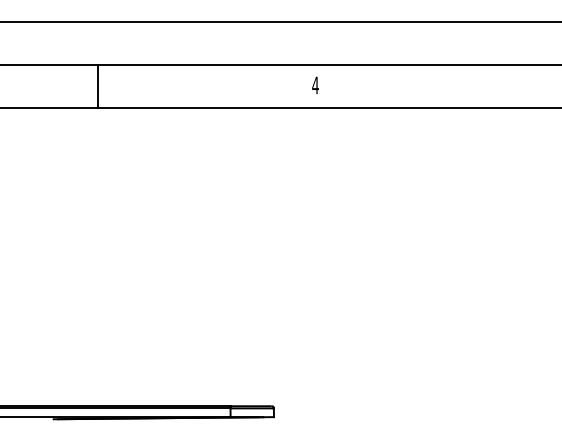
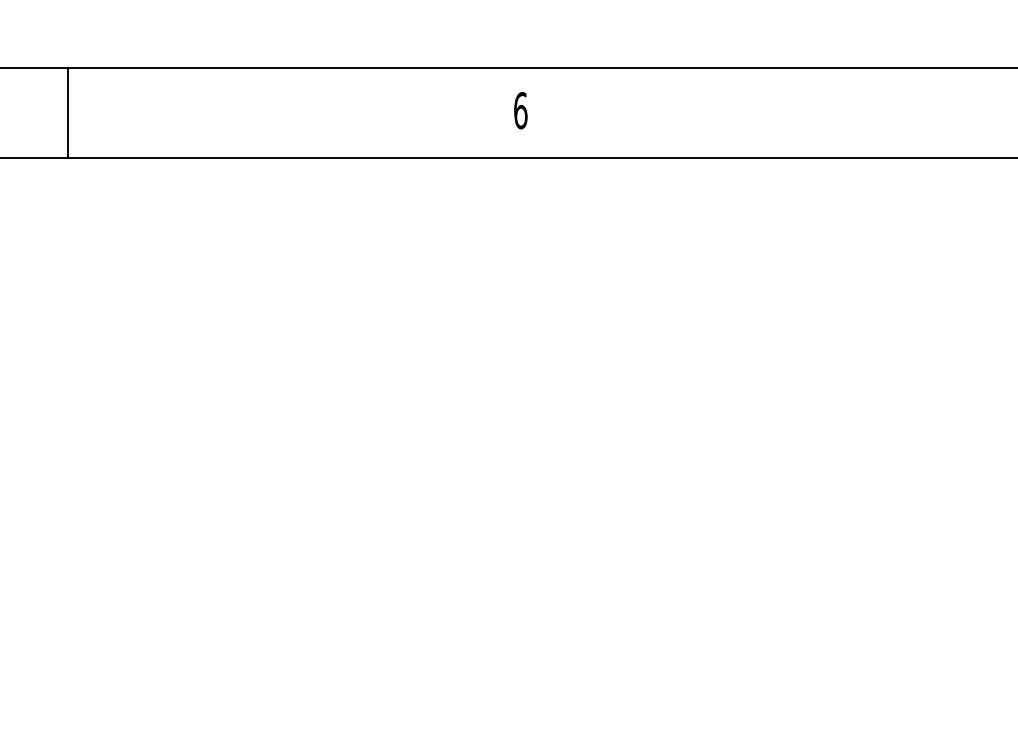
text: (315, 85) -> (520, 110), 4 -> 6

